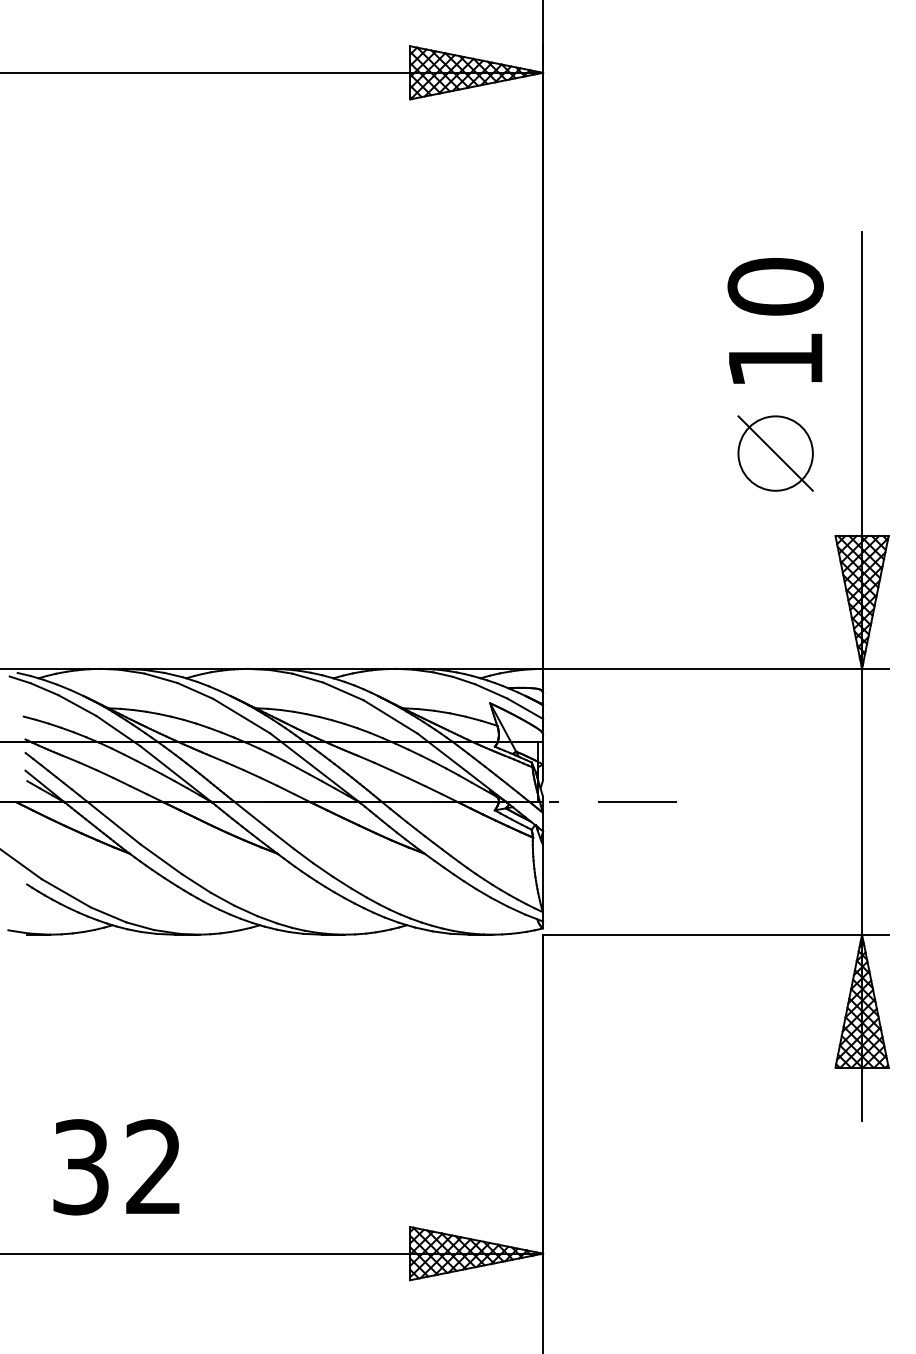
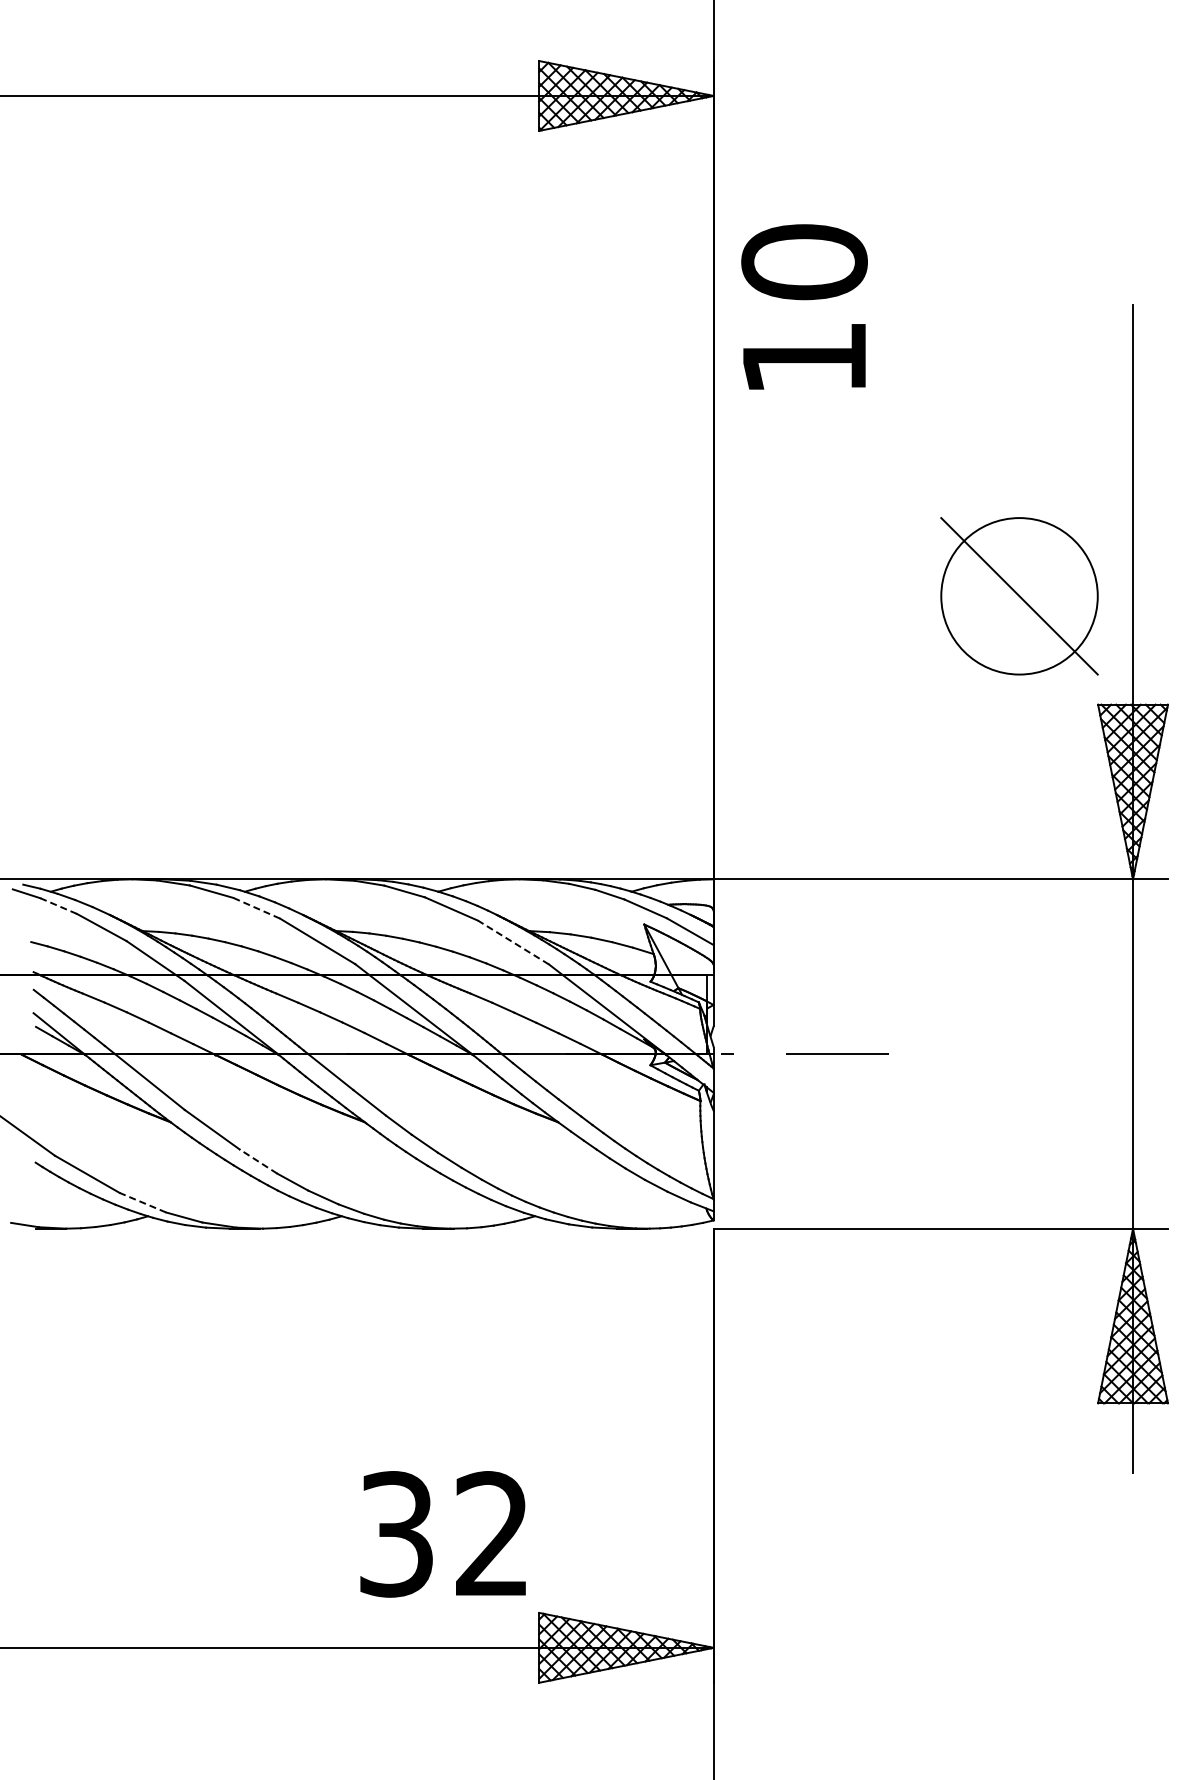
text: (775, 320) -> (804, 306), moved
part: (775, 453) -> (1019, 596), size x1.6
line: (44, 689) -> (58, 906), solid -> dashed
line: (195, 691) -> (256, 908), solid -> dashed
line: (390, 716) -> (513, 942), solid -> dashed
line: (196, 883) -> (258, 1161), solid -> dashed
line: (108, 914) -> (142, 1202), solid -> dashed
text: (115, 1167) -> (442, 1534), moved

